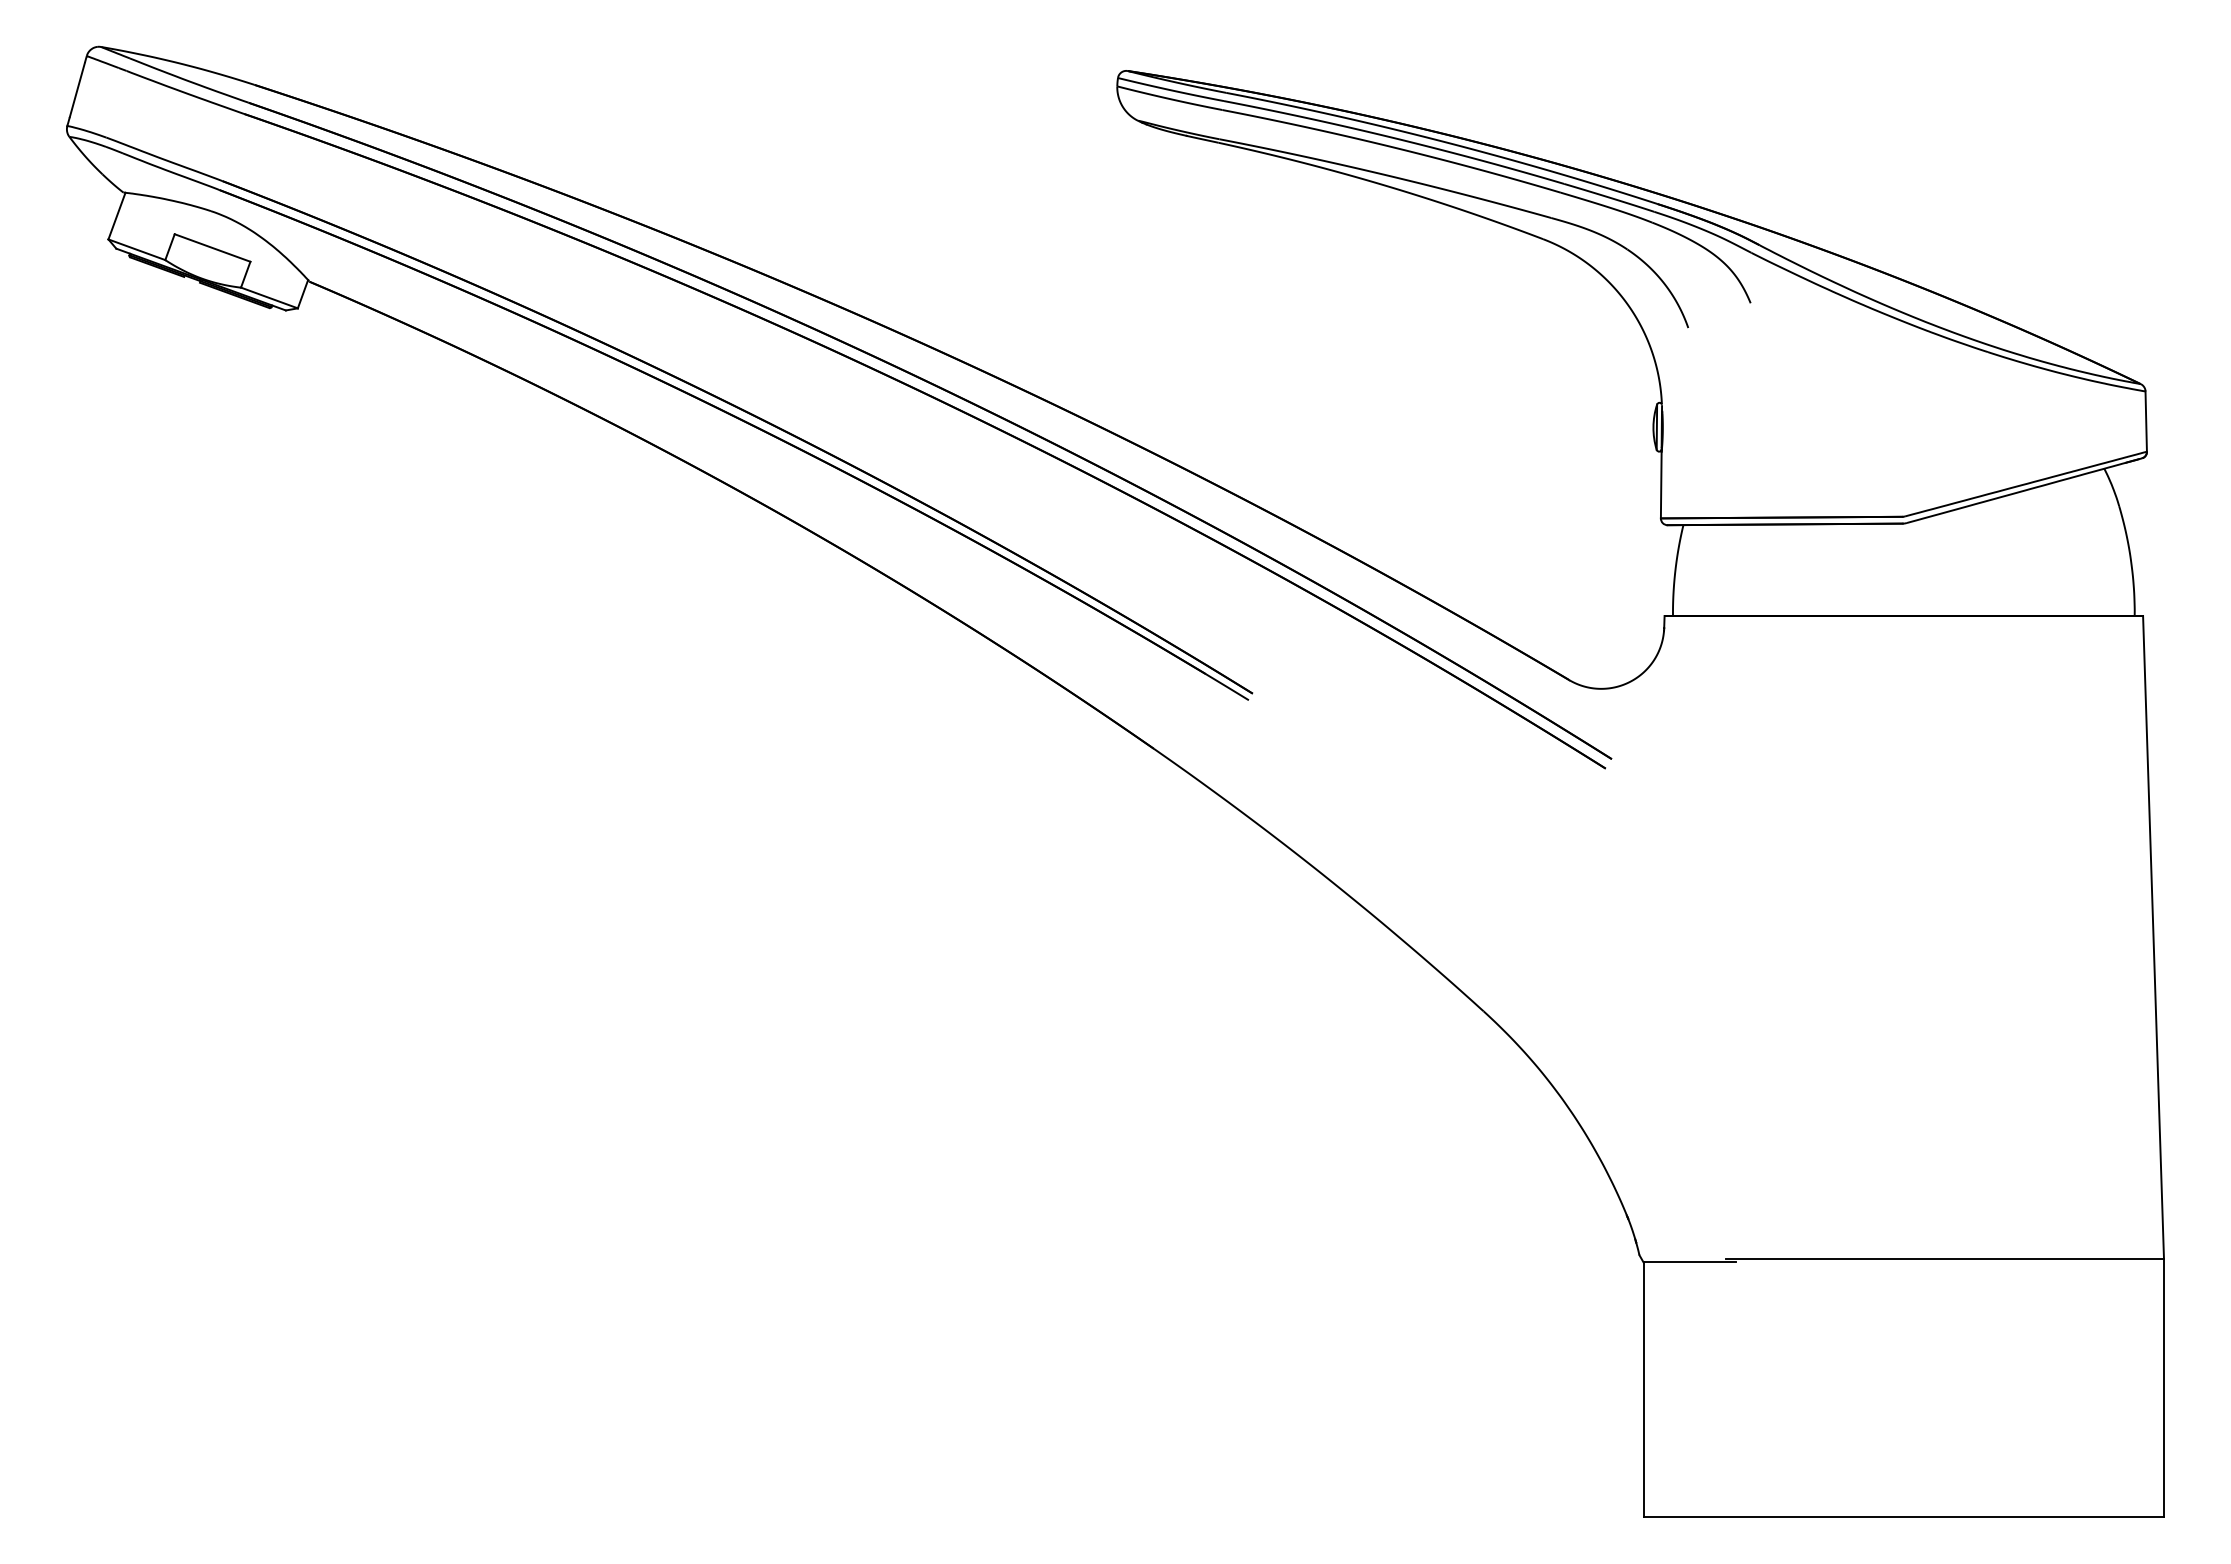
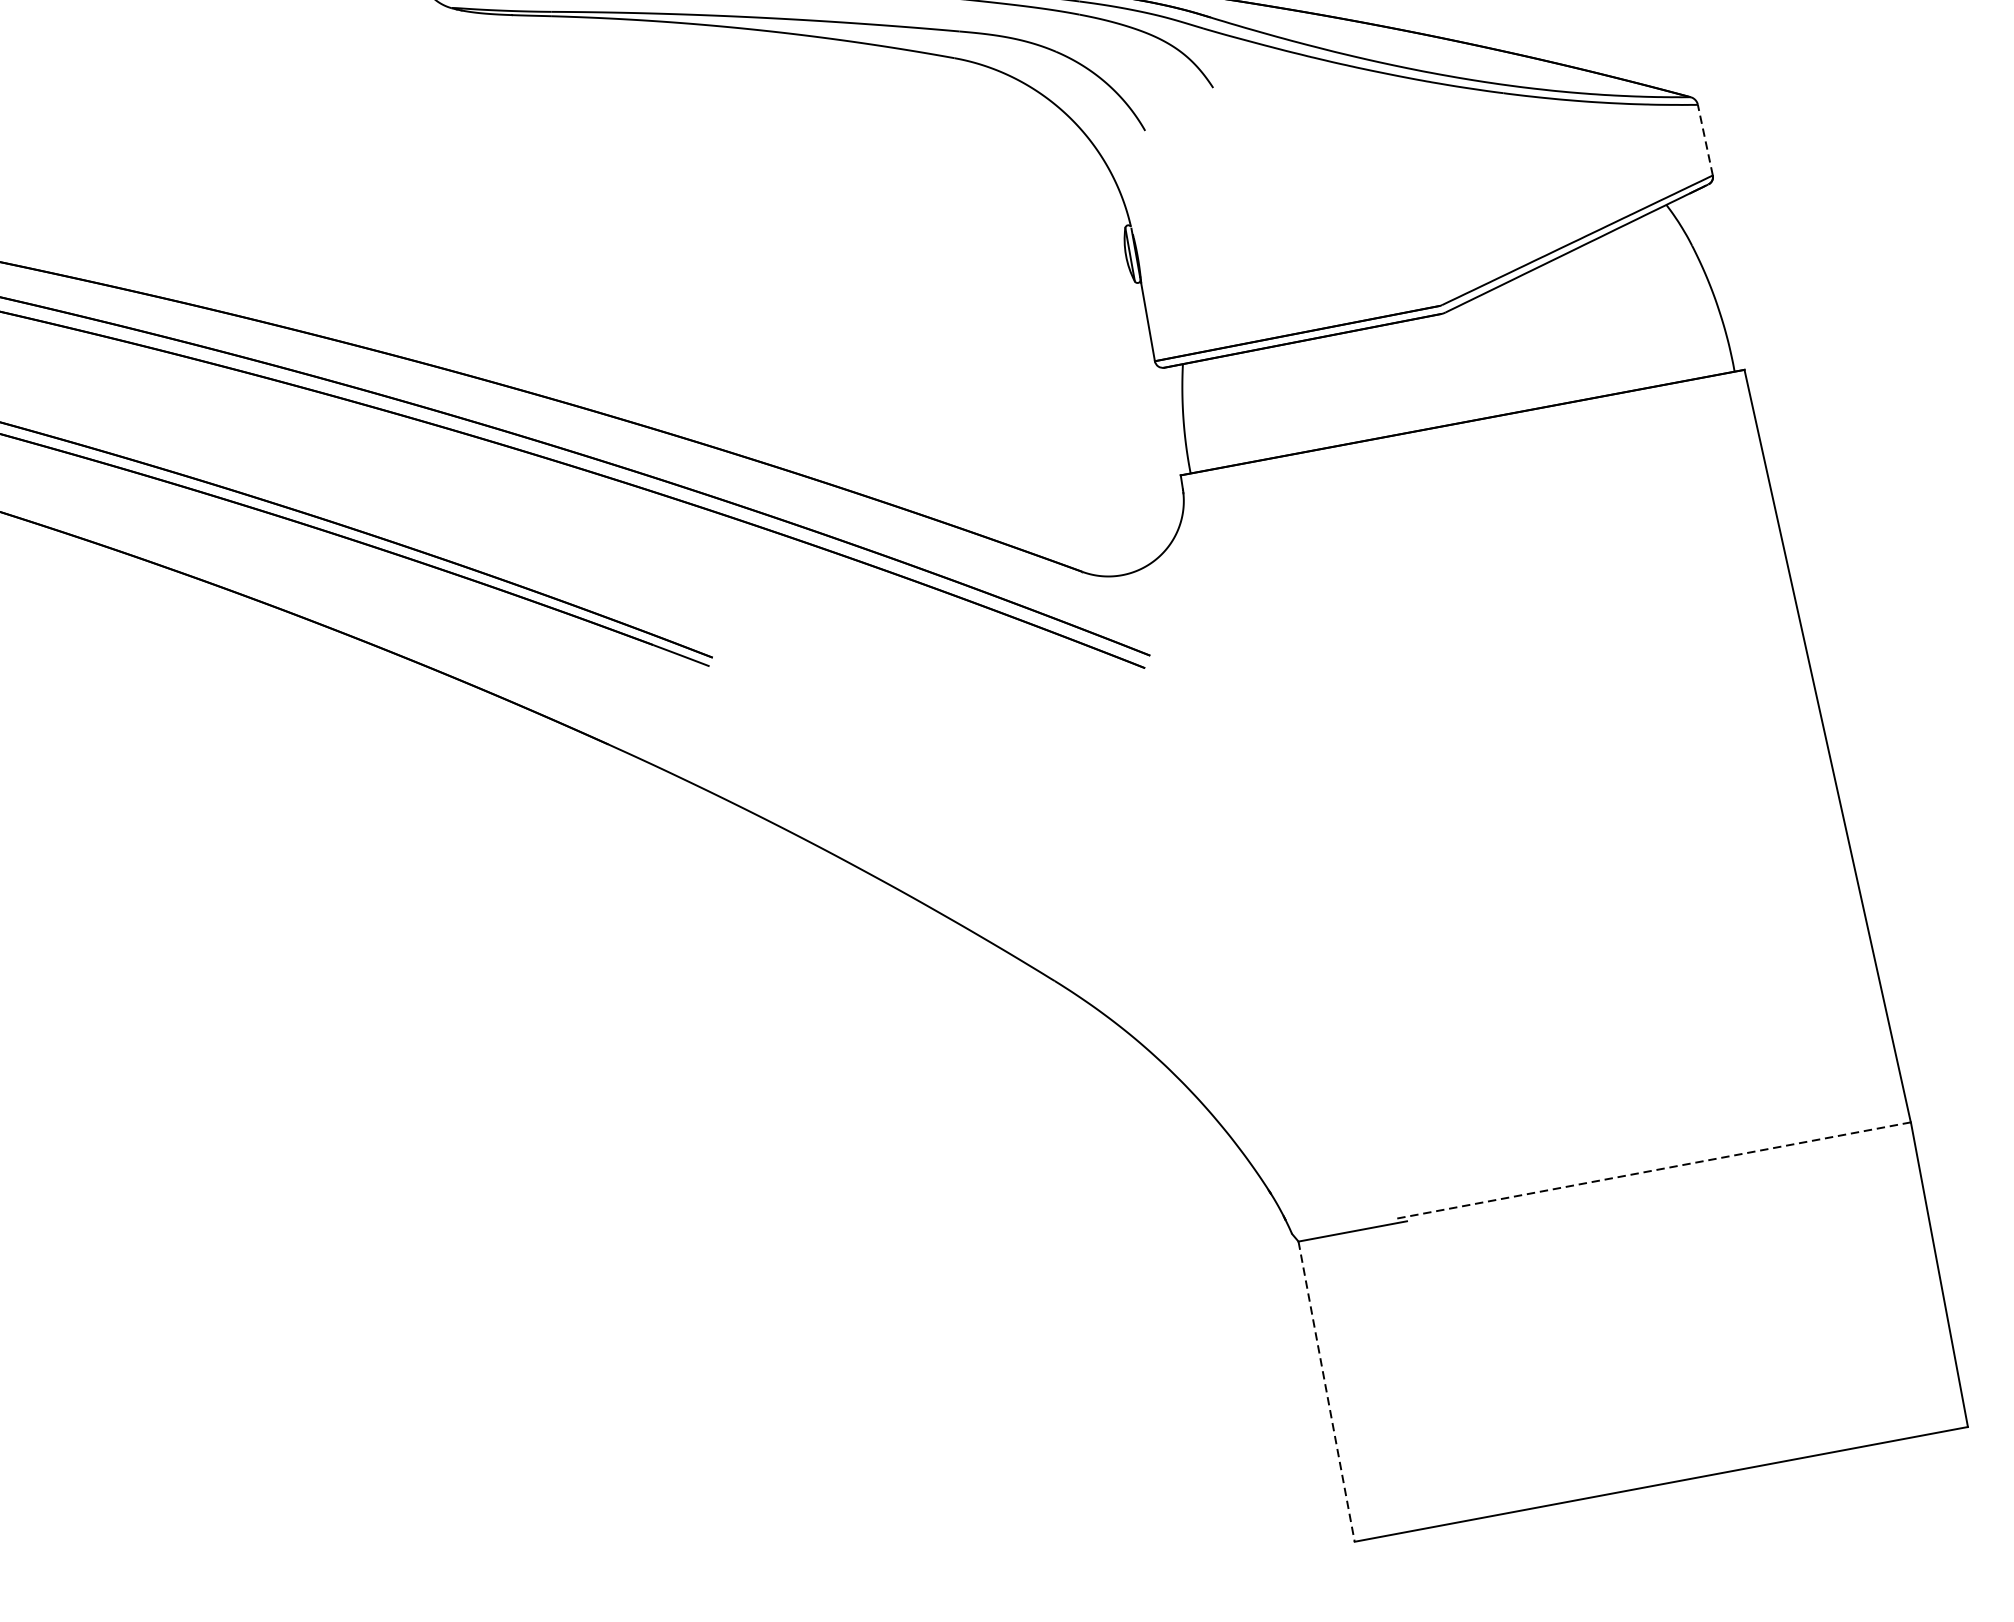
line: (2146, 421) -> (1705, 139), solid -> dashed
line: (1944, 1258) -> (1652, 1170), solid -> dashed
line: (1643, 1390) -> (1326, 1392), solid -> dashed

